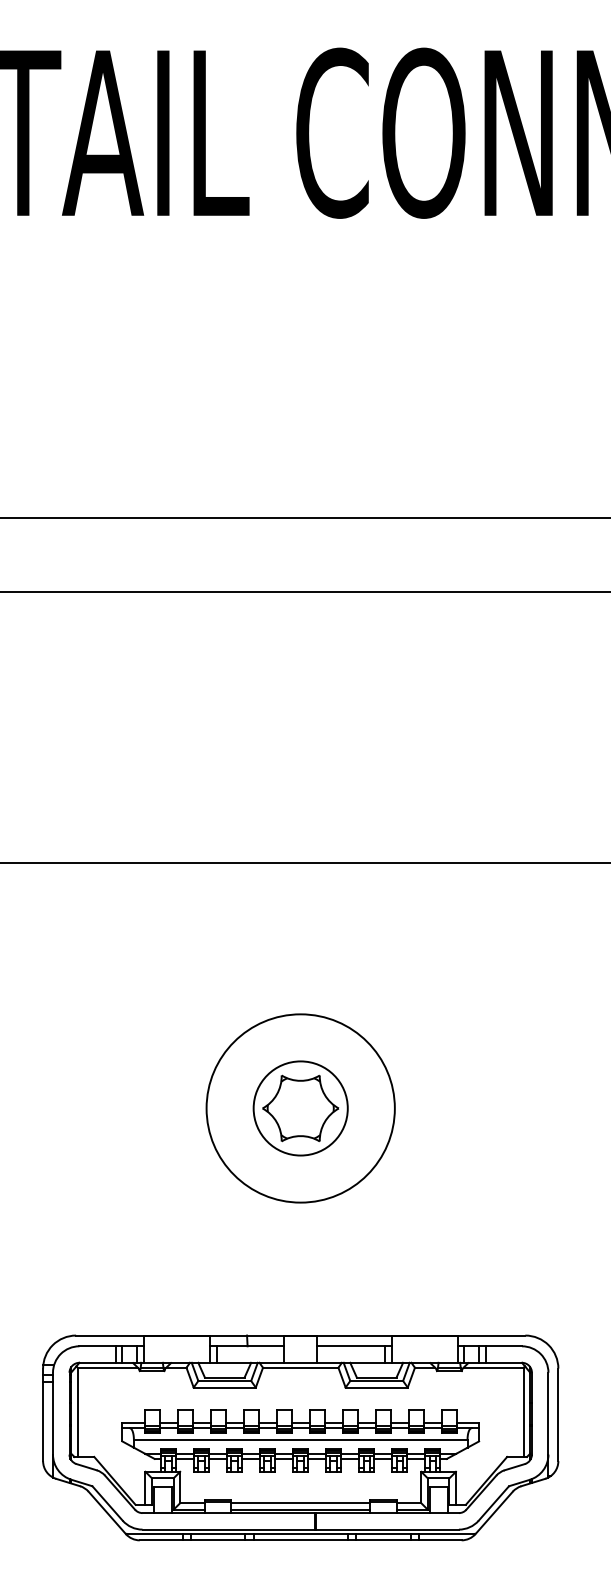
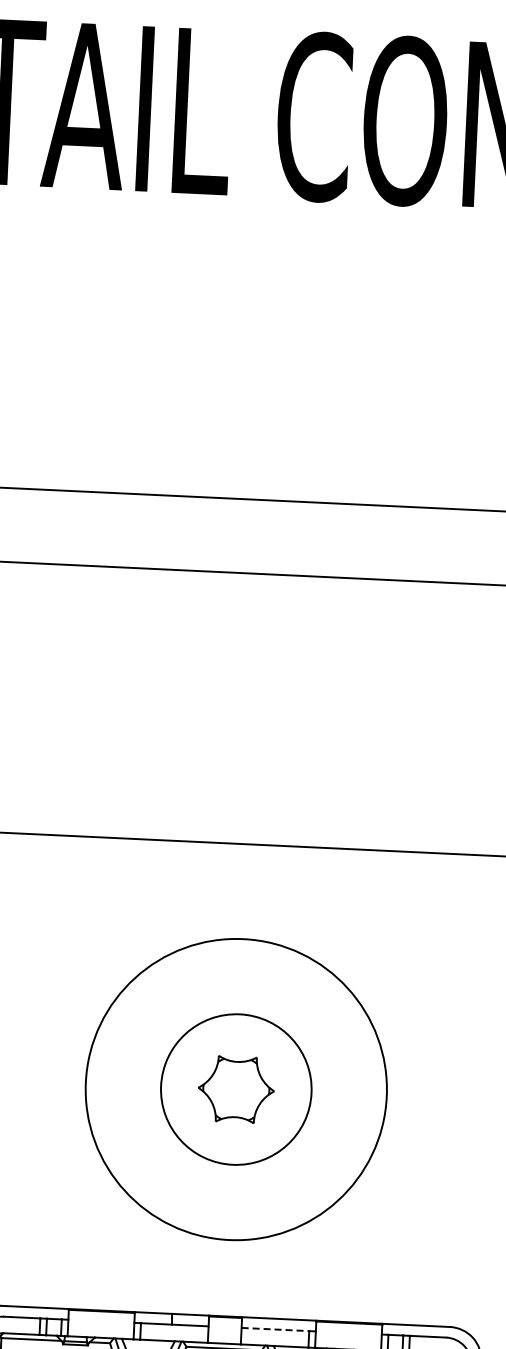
circle: (300, 1108) -> (236, 1089), size x1.6
circle: (300, 1108) -> (236, 1089), size x1.6
line: (351, 1346) -> (275, 1329), solid -> dashed

